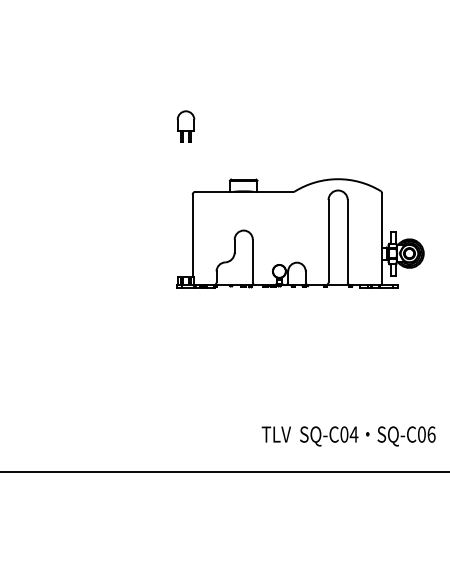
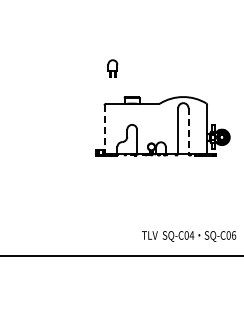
part: (185, 126) -> (112, 68), moved
line: (192, 237) -> (104, 128), solid -> dashed
line: (347, 242) -> (188, 131), solid -> dashed

